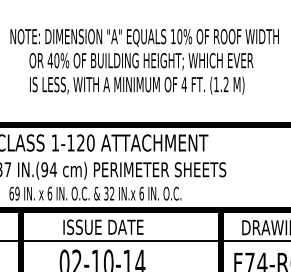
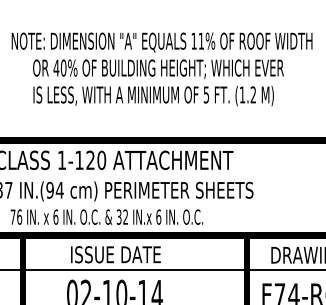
text: (179, 36) -> (201, 41), 10% -> 11%
text: (183, 84) -> (205, 94), 4 -> 5
text: (14, 193) -> (16, 216), 69 -> 76

